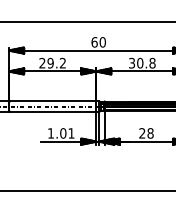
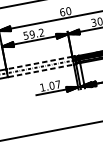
text: (42, 62) -> (26, 35), 29.2 -> 59.2
line: (52, 101) -> (39, 63), solid -> dashed
line: (53, 111) -> (41, 70), solid -> dashed
text: (71, 133) -> (58, 84), 1.01 -> 1.07

